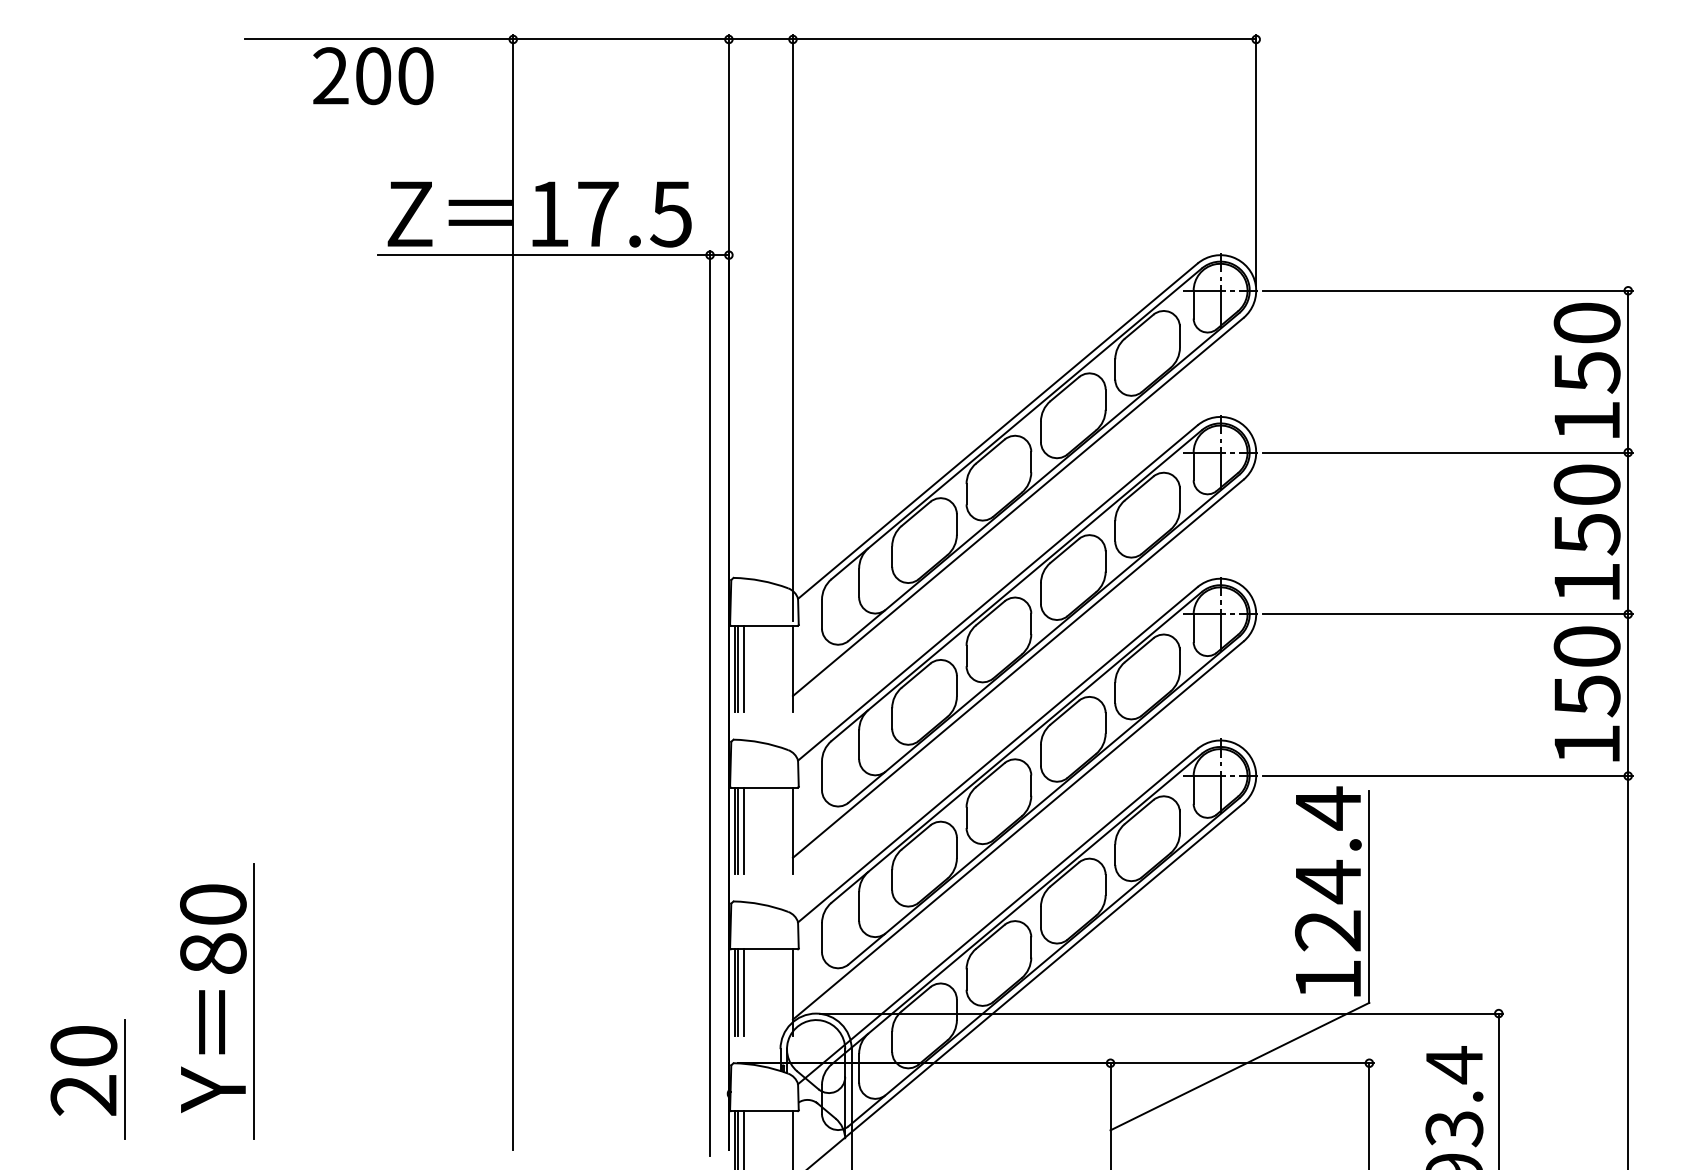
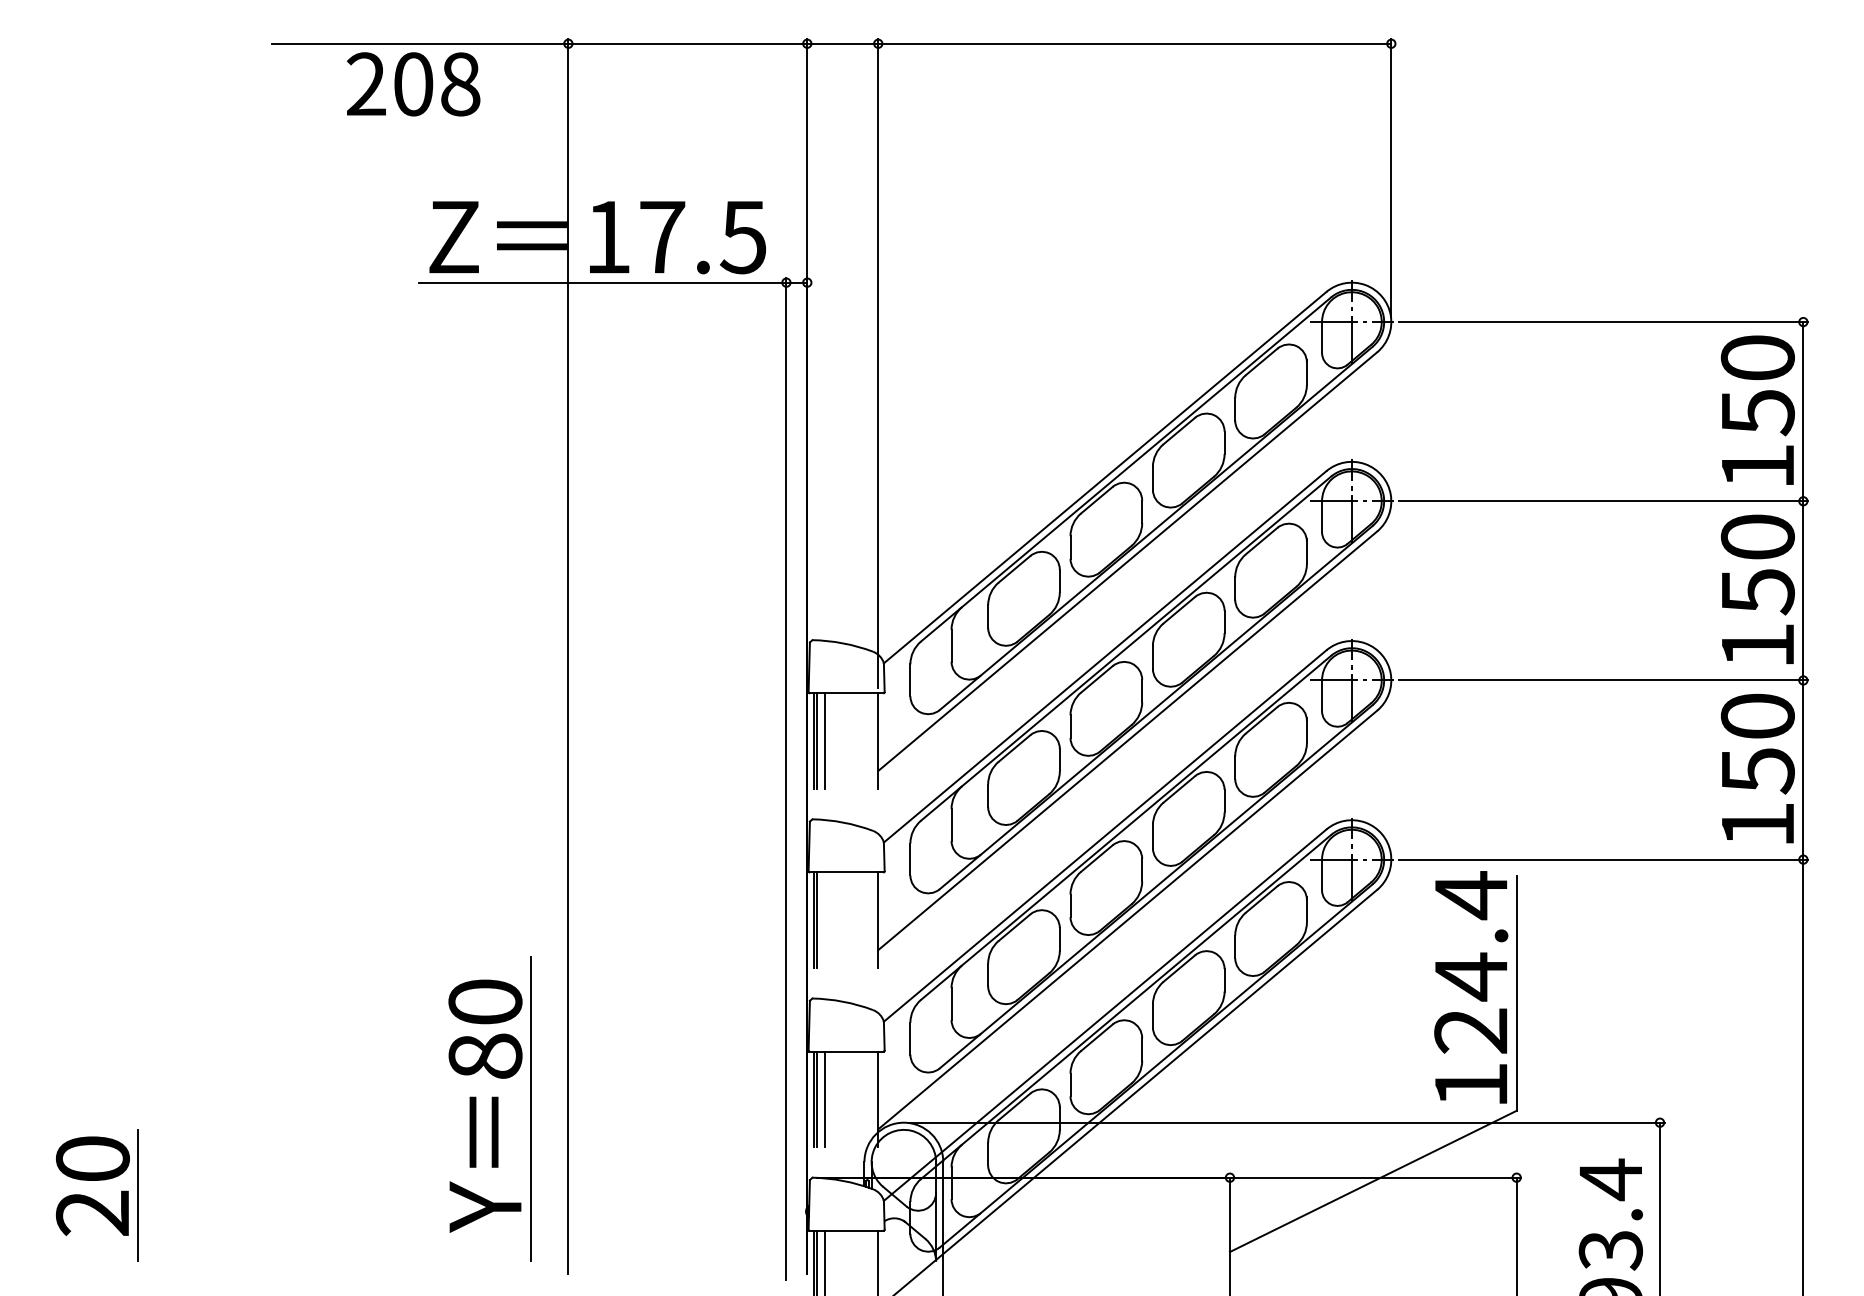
text: (415, 75) -> (460, 83), 200 -> 208
line: (744, 830) -> (824, 919), removed
part: (217, 1001) -> (490, 1109), moved

